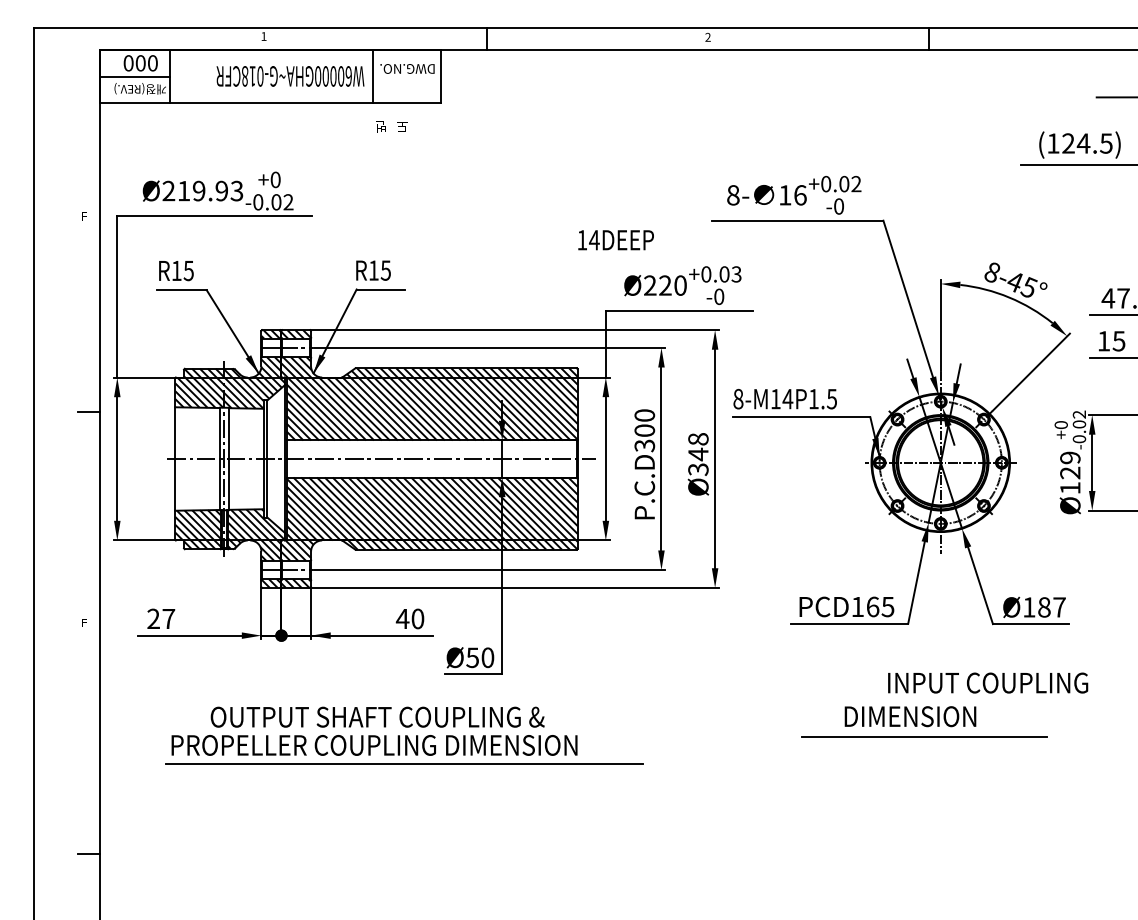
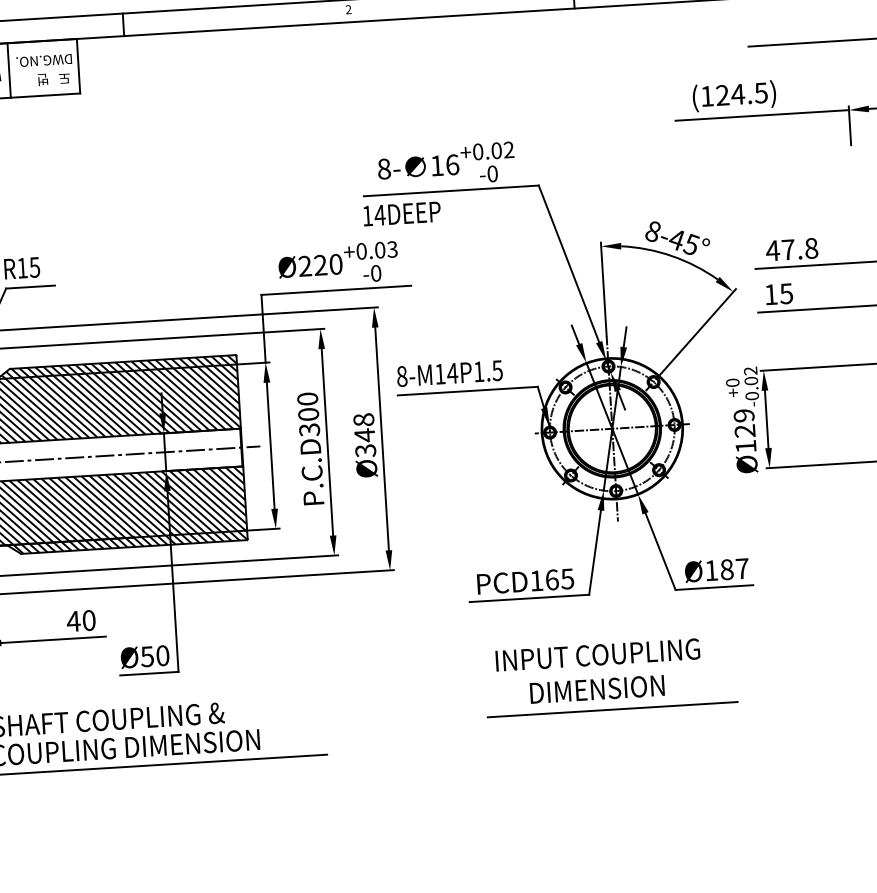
text: (391, 126) -> (53, 78), moved
text: (615, 240) -> (401, 214), moved
text: (988, 682) -> (598, 654), moved

